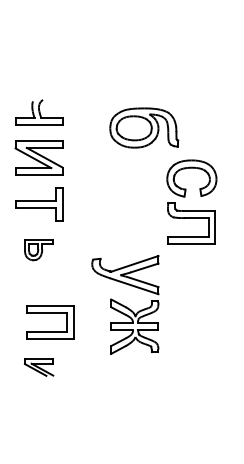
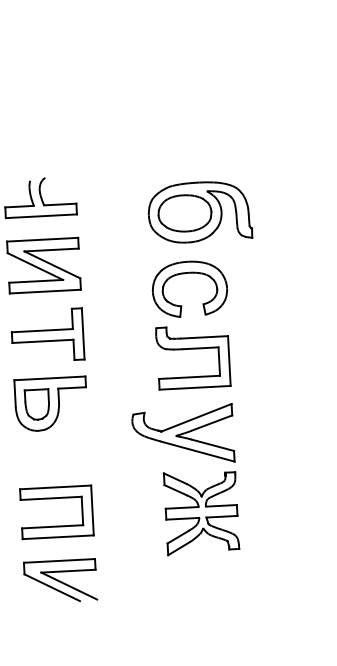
part: (185, 197) -> (181, 318), moved
part: (38, 249) -> (50, 403), size x1.67
part: (50, 313) -> (56, 498), moved
part: (38, 367) -> (59, 581), size x1.67

